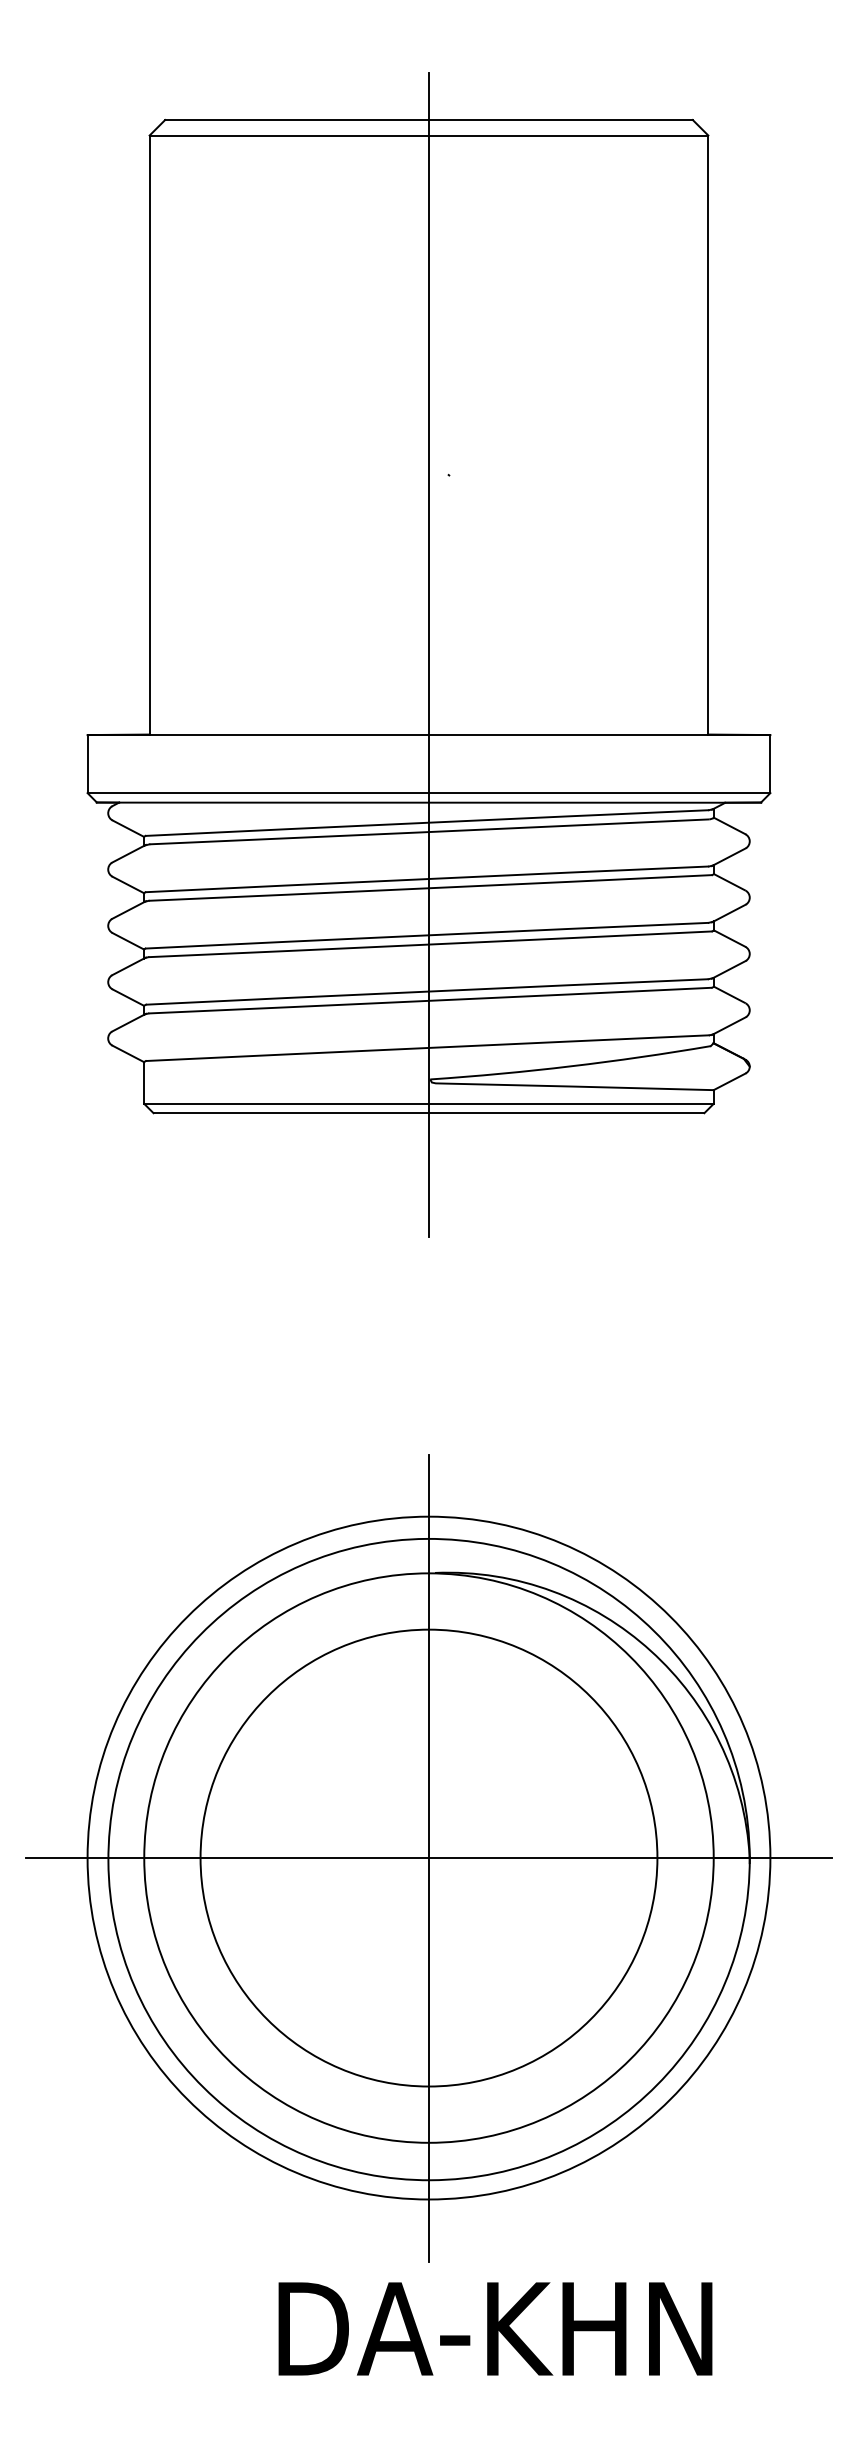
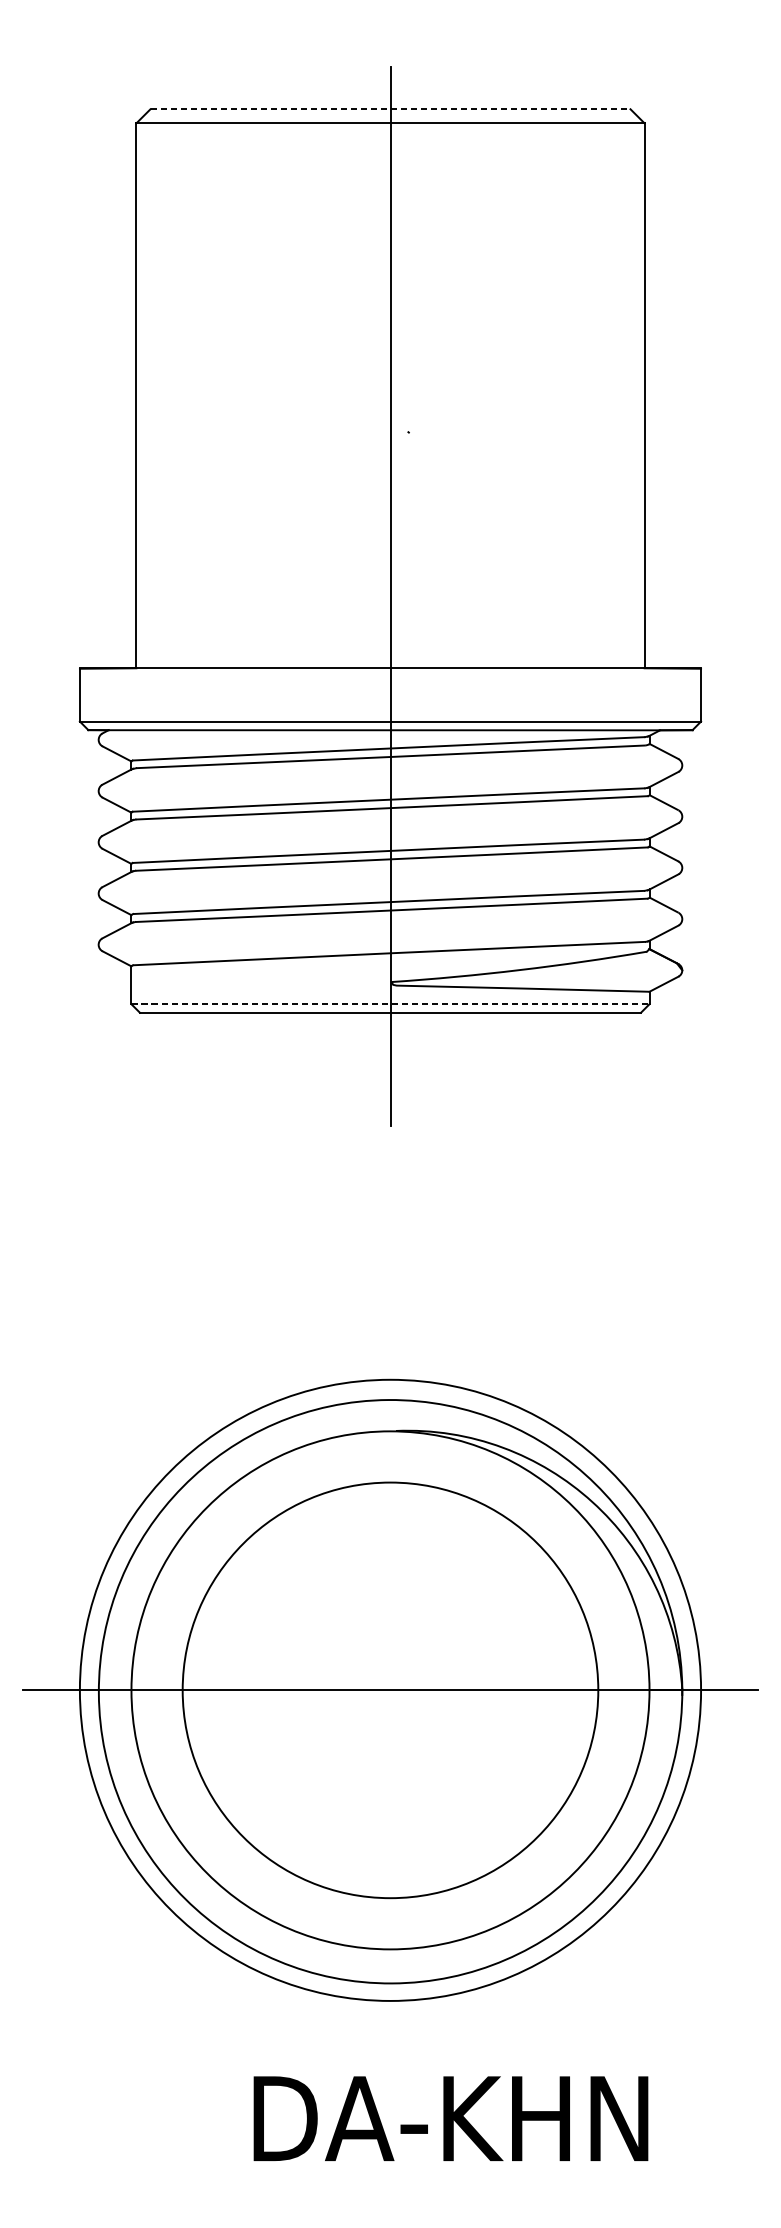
line: (428, 120) -> (390, 109), solid -> dashed
line: (428, 1103) -> (390, 1003), solid -> dashed
line: (429, 1857) -> (390, 1689), removed

